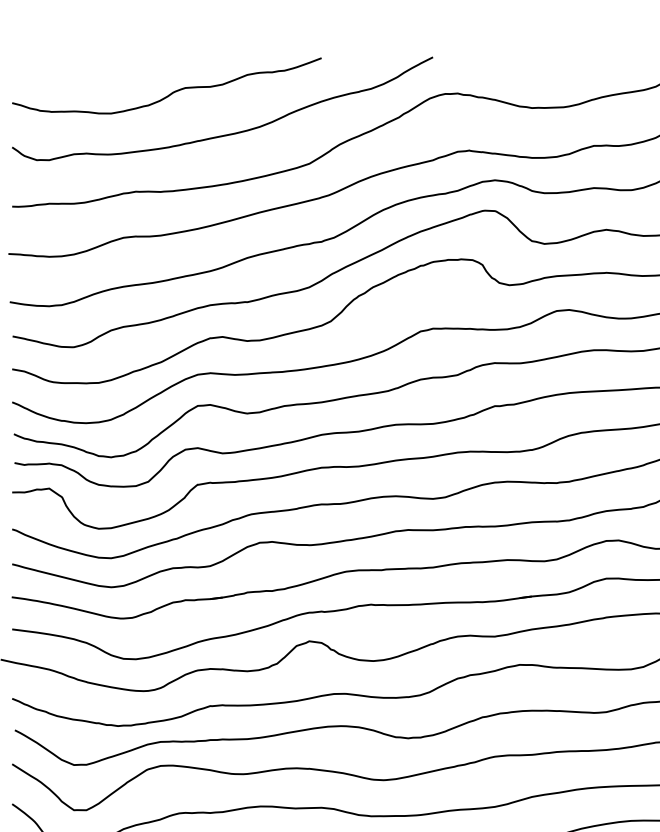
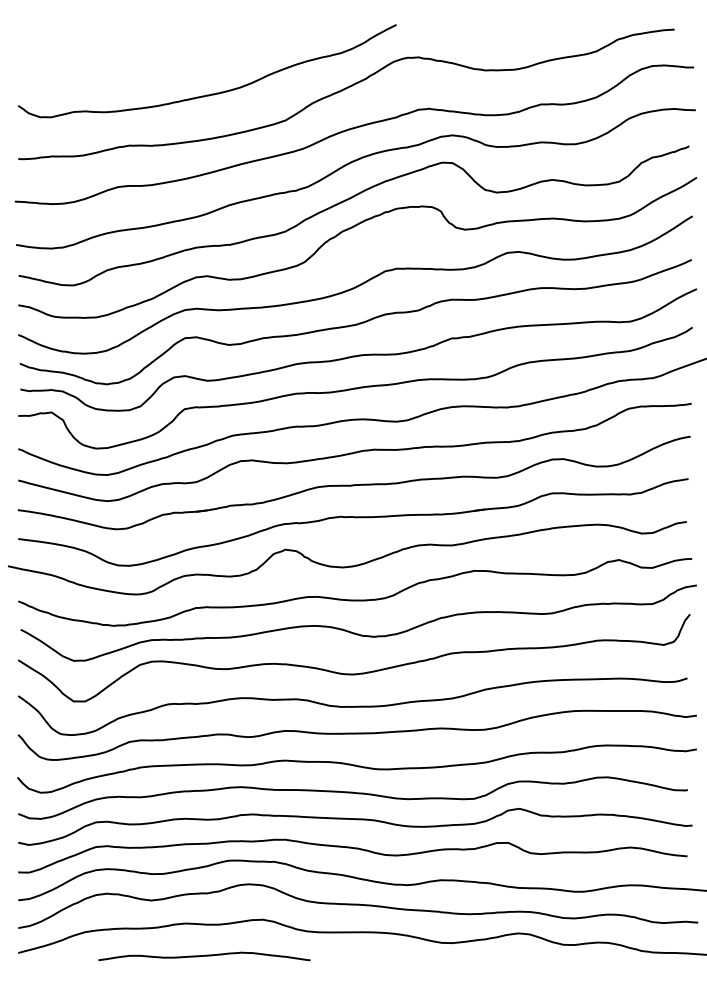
curve: (172, 91) -> (162, 55), removed

